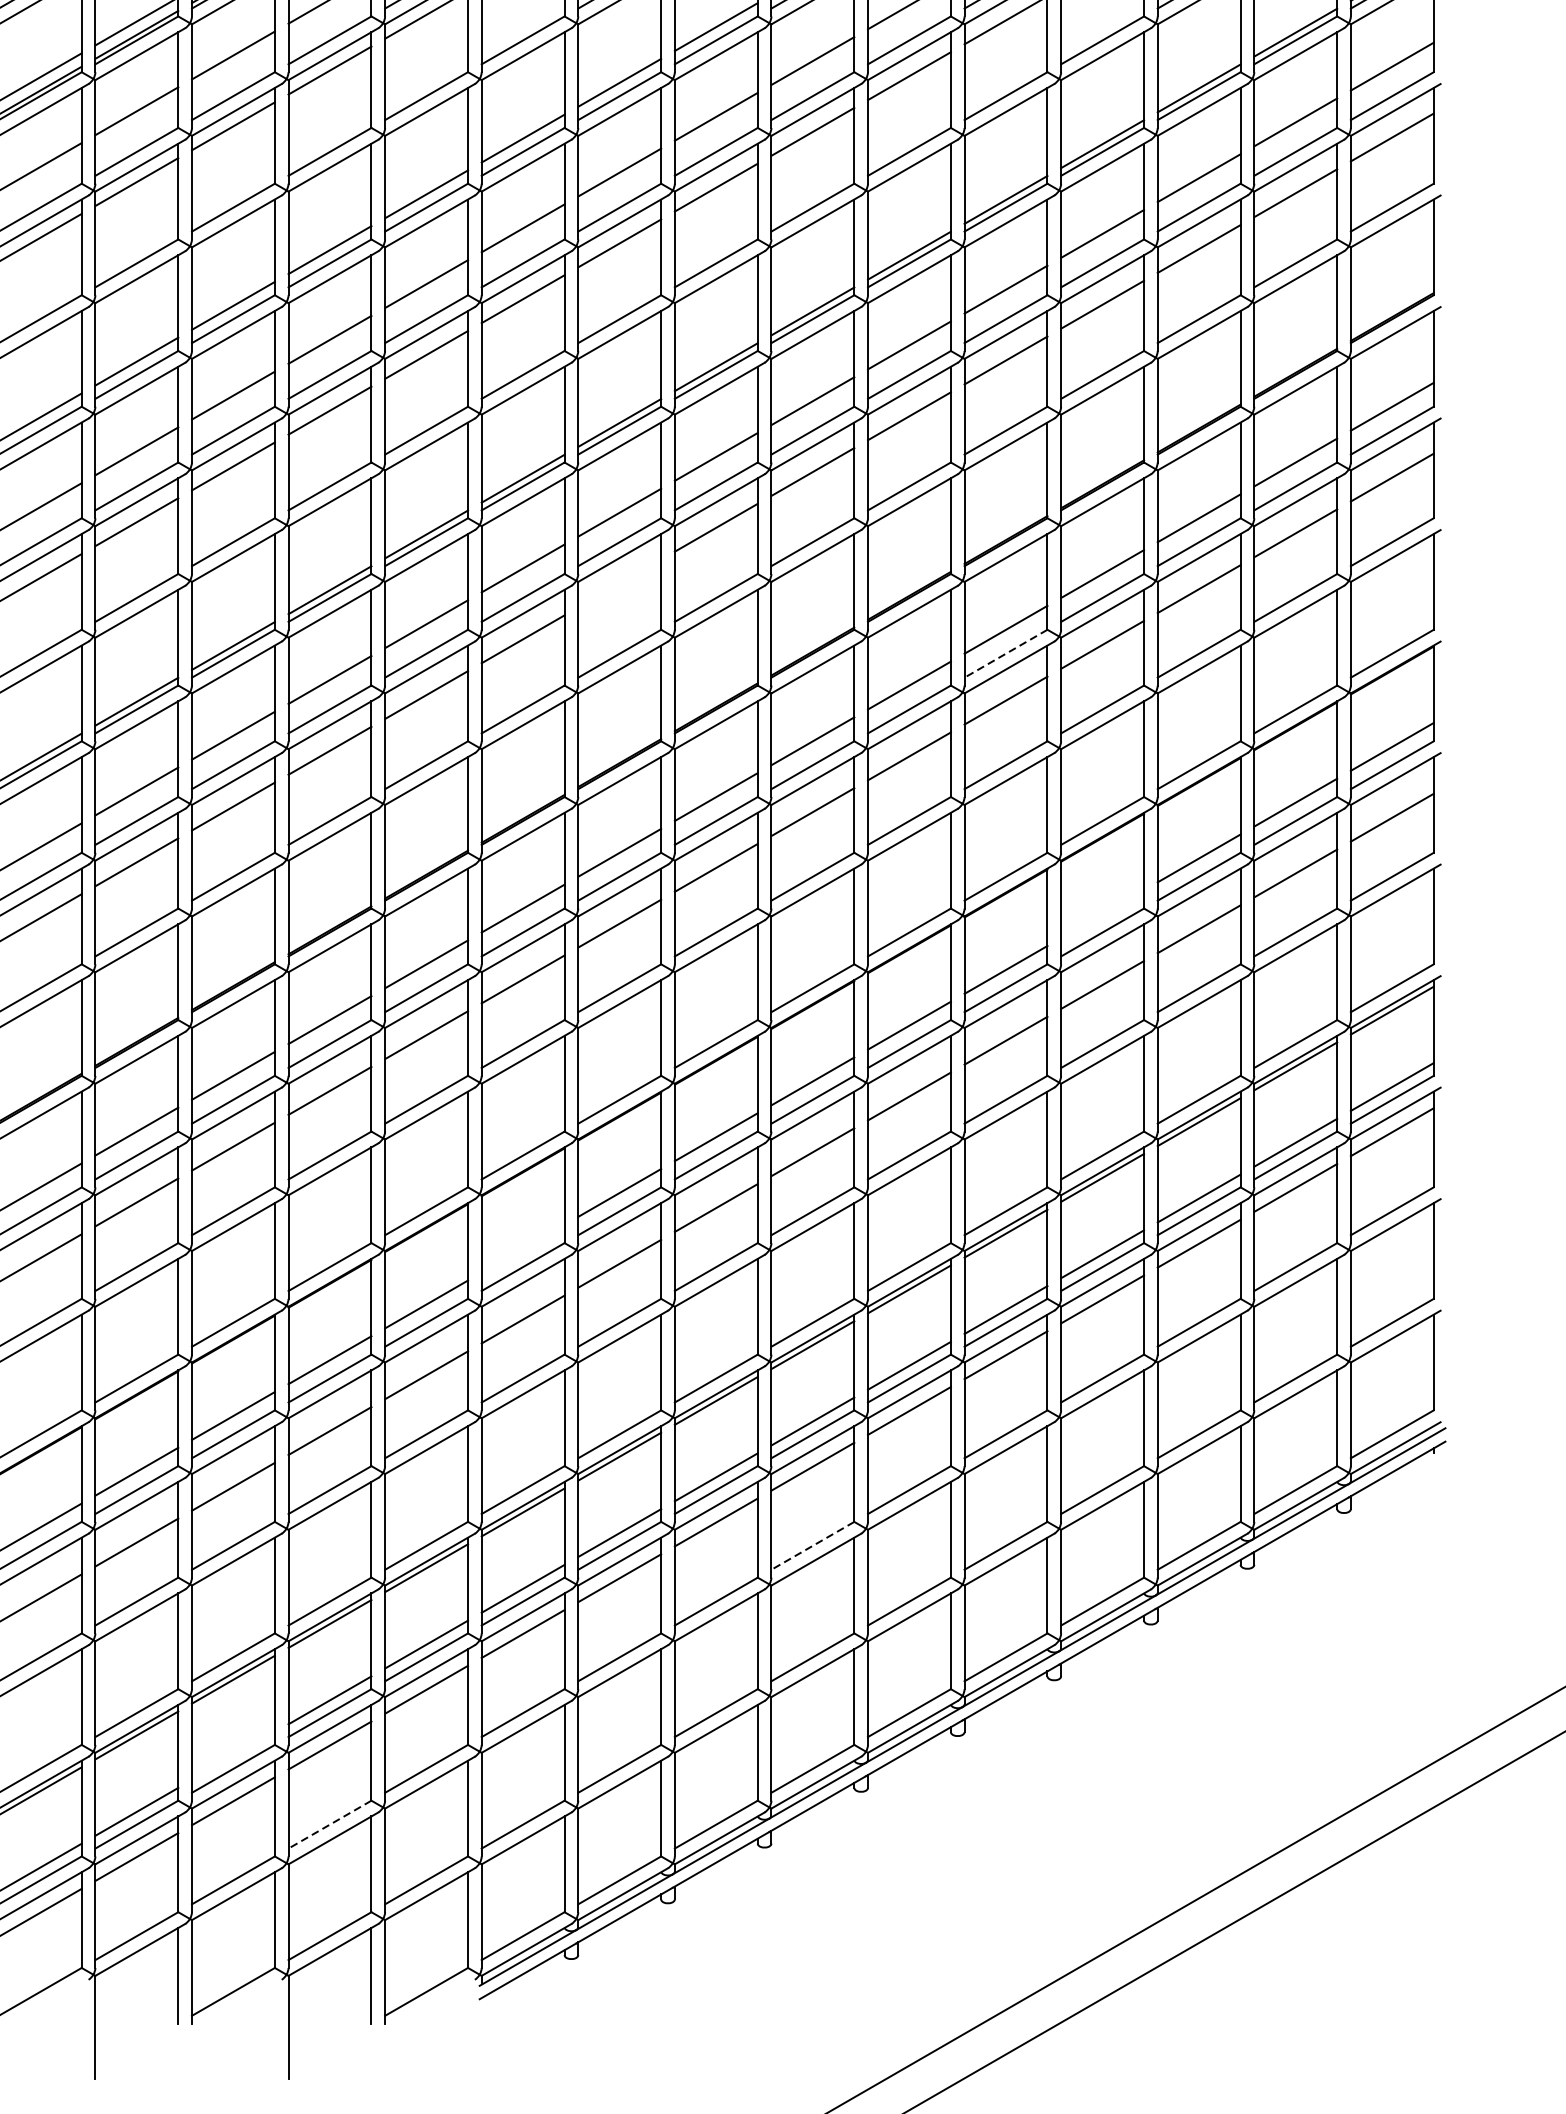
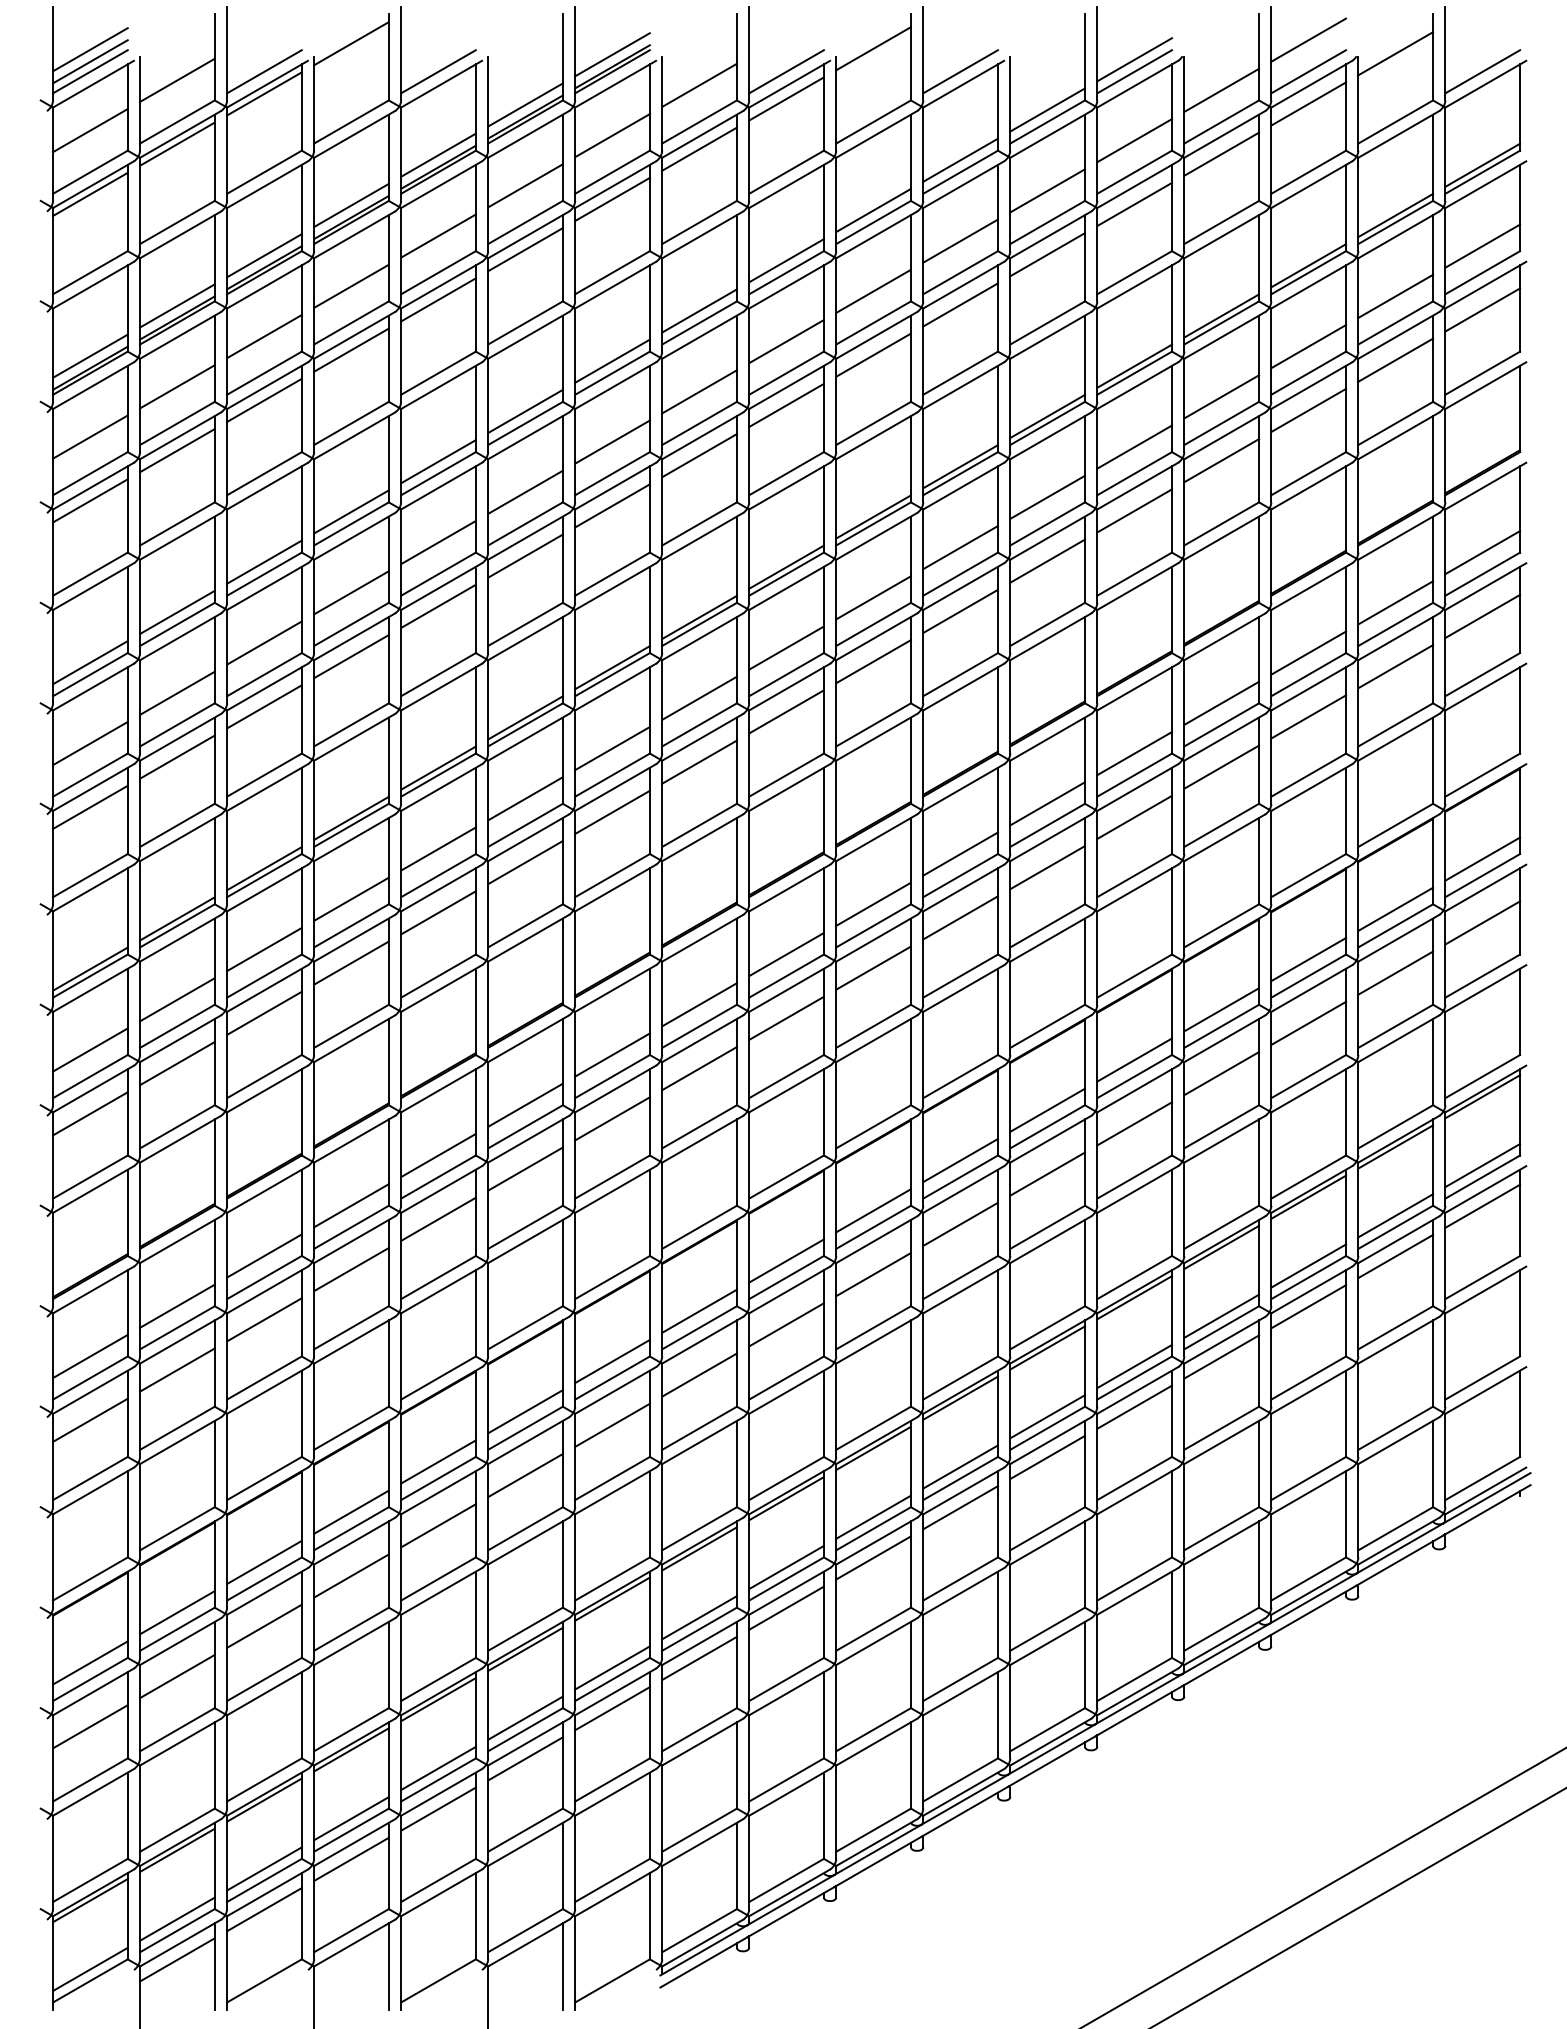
line: (619, 583) -> (786, 711), added
line: (1005, 654) -> (1134, 775), dashed -> solid
line: (1102, 913) -> (1221, 1009), added
line: (523, 1247) -> (699, 1310), added
line: (812, 1546) -> (960, 1579), dashed -> solid
line: (233, 1756) -> (438, 1768), added
line: (329, 1824) -> (525, 1830), dashed -> solid

